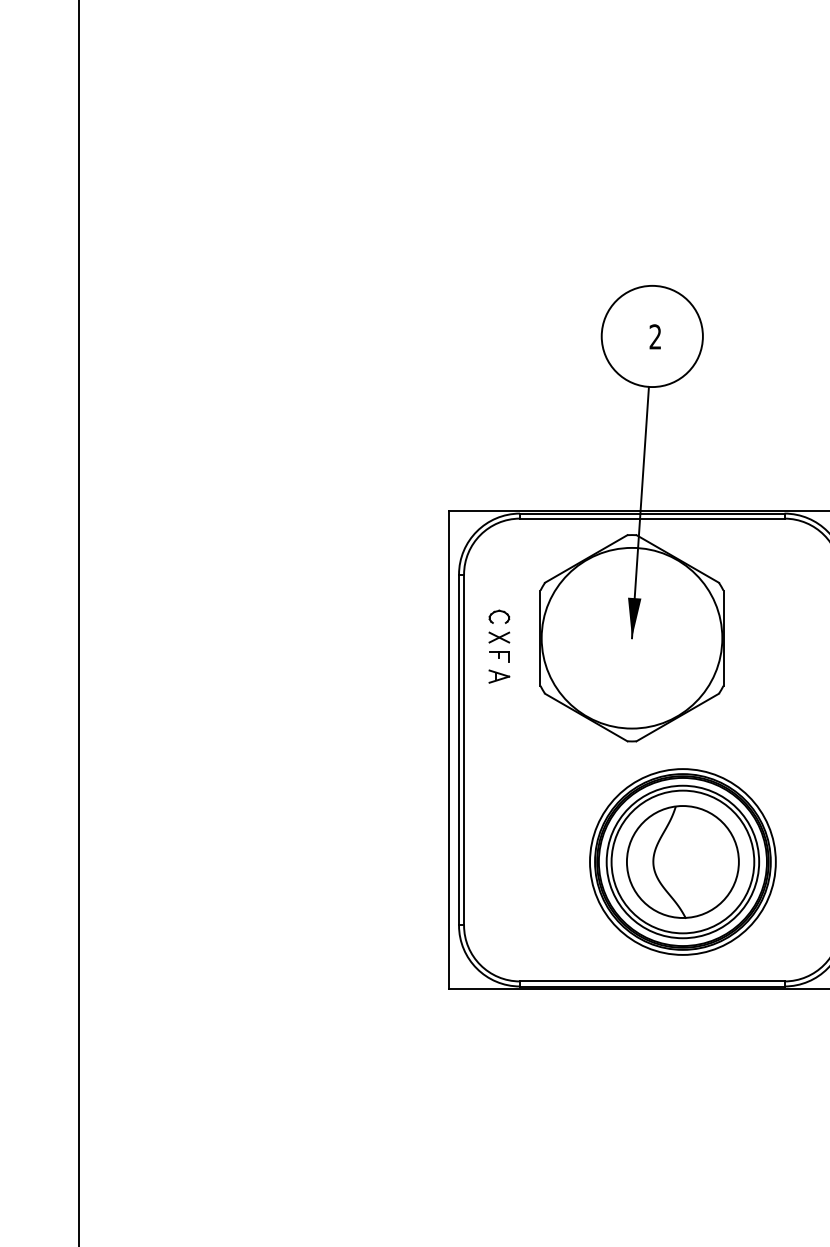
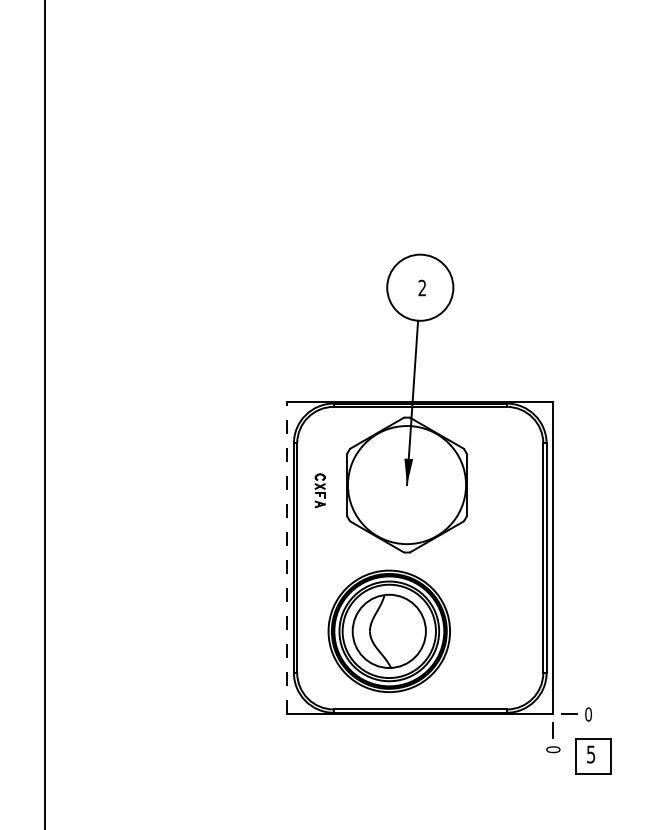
part: (498, 646) -> (319, 490), size x0.7
line: (449, 749) -> (287, 557), solid -> dashed
part: (681, 860) -> (388, 630), moved

